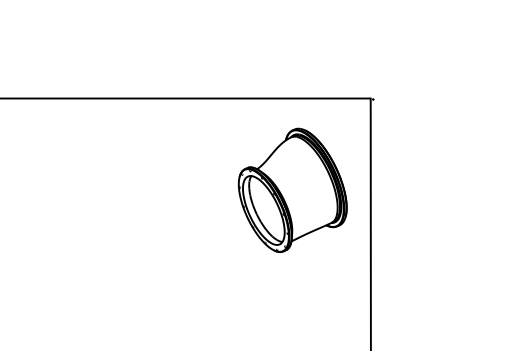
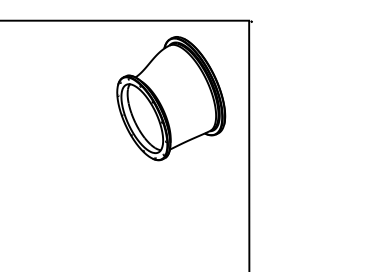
part: (292, 189) -> (170, 97), moved

